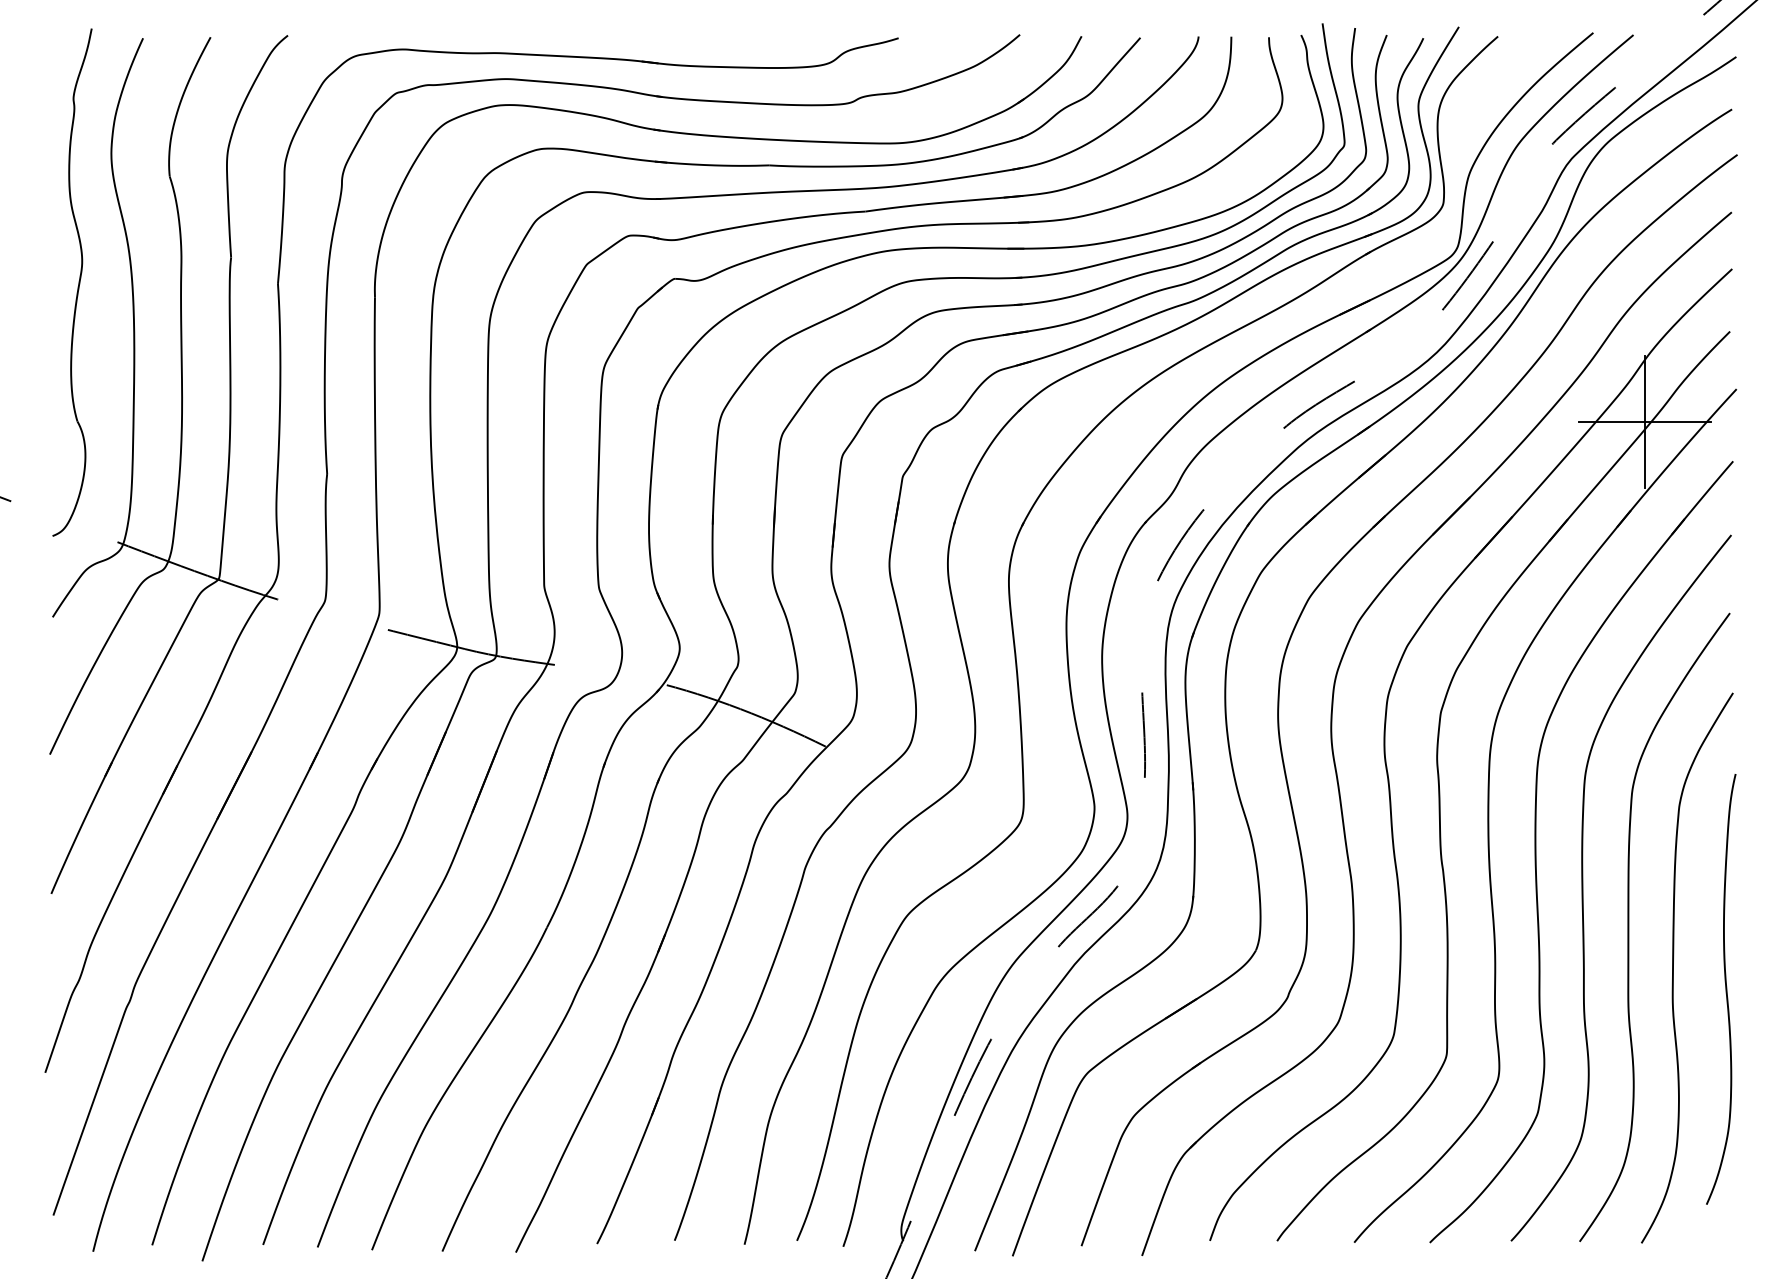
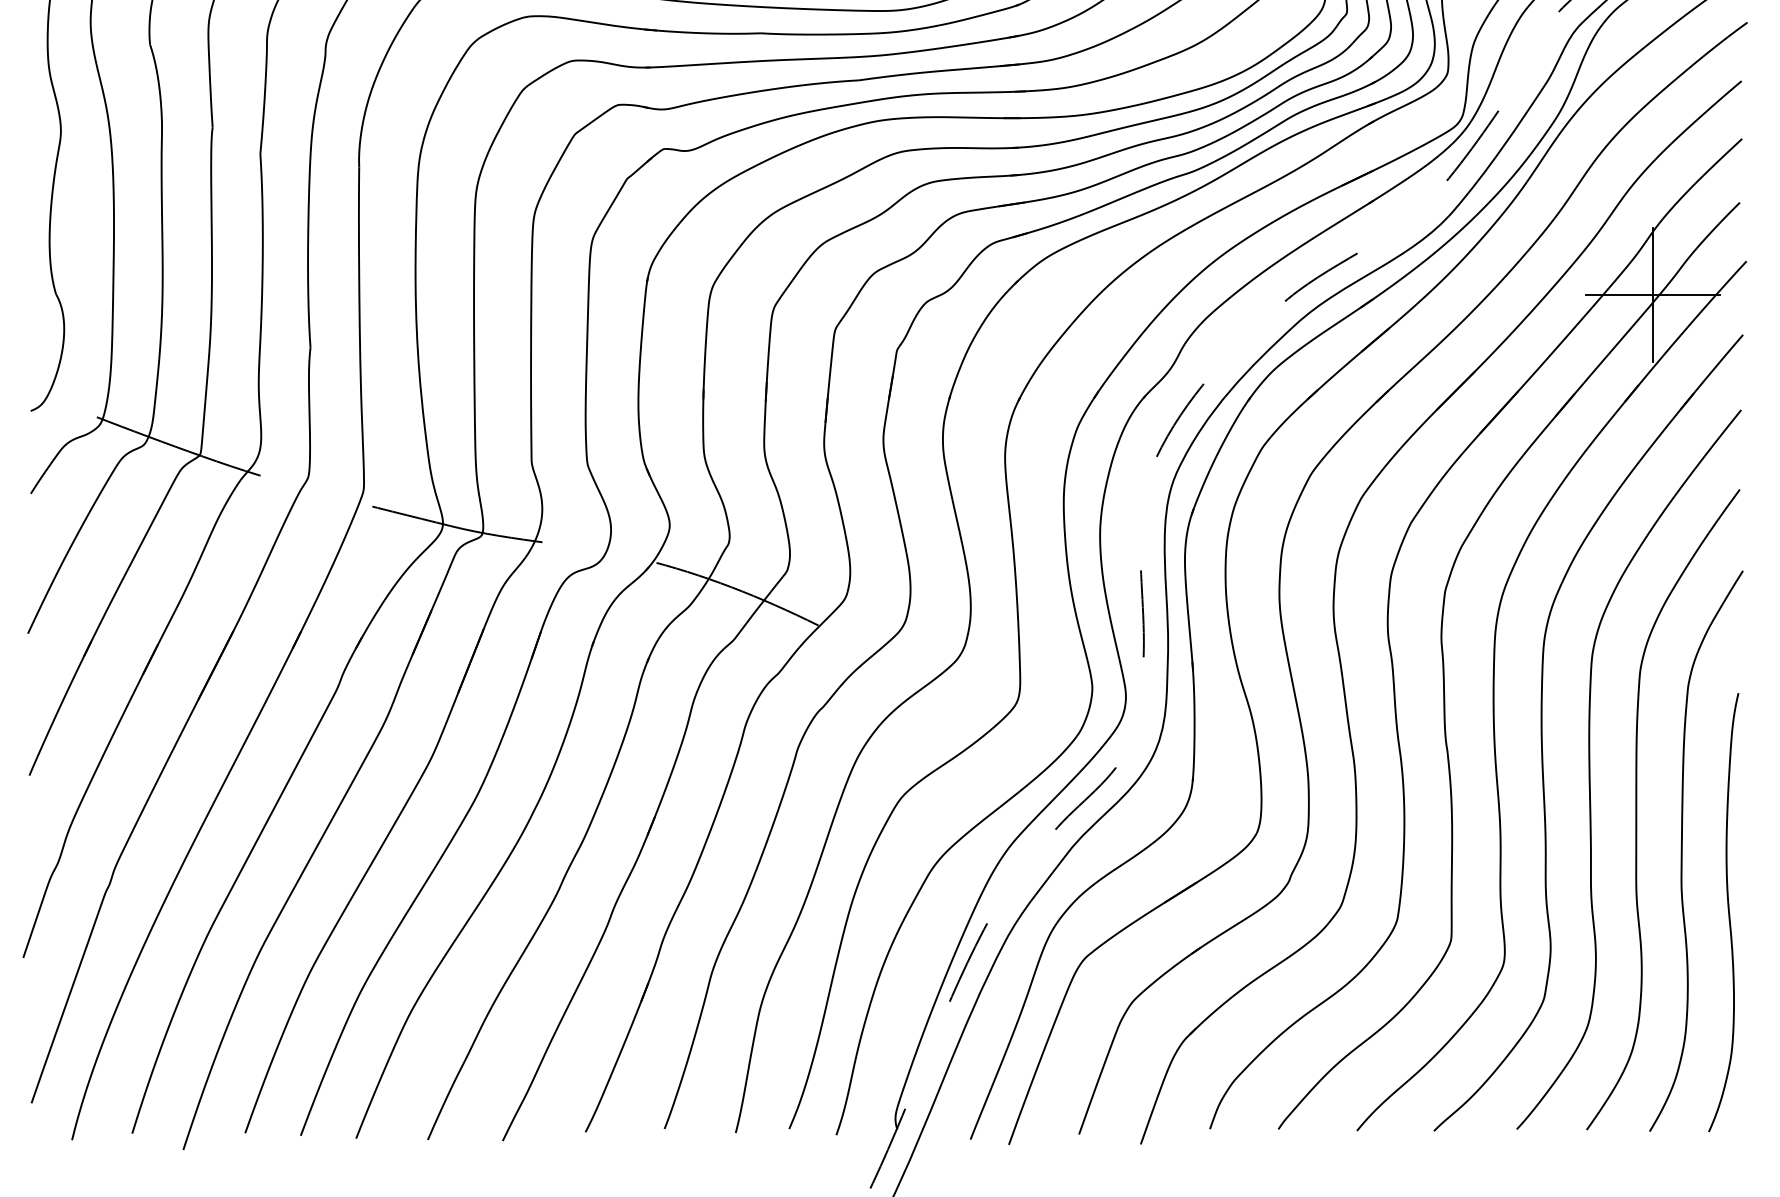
curve: (1725, 989) -> (1728, 912), moved

